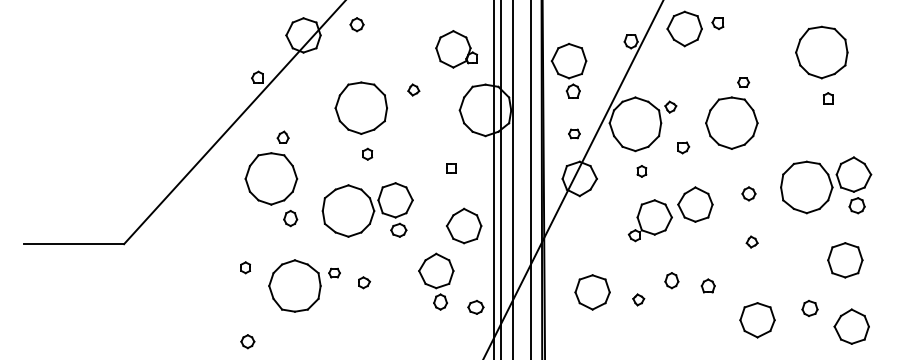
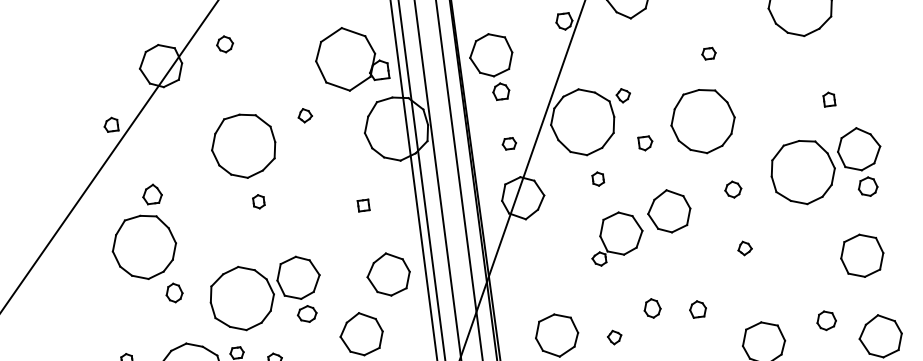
part: (456, 49) -> (351, 58), size x1.4
part: (828, 98) -> (829, 99), moved
part: (731, 122) -> (702, 120), moved
part: (282, 136) -> (151, 193), size x1.4
part: (367, 209) -> (265, 293), moved

